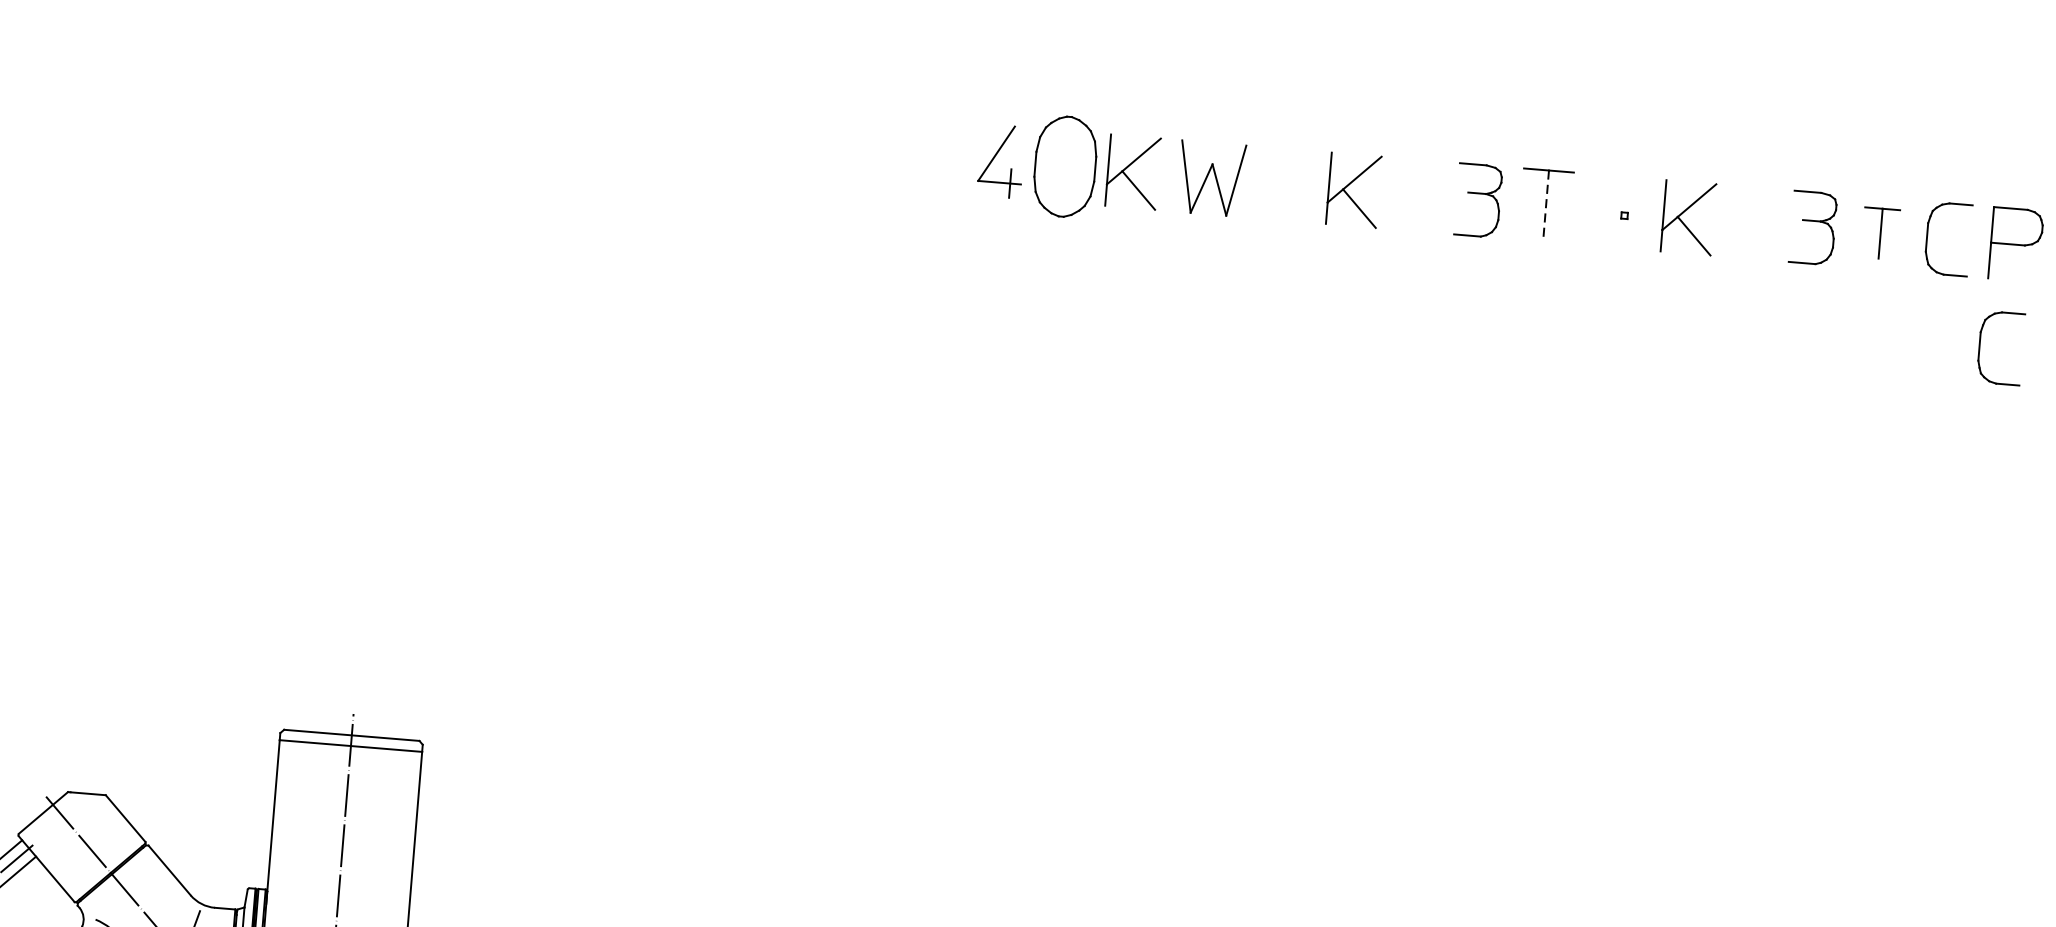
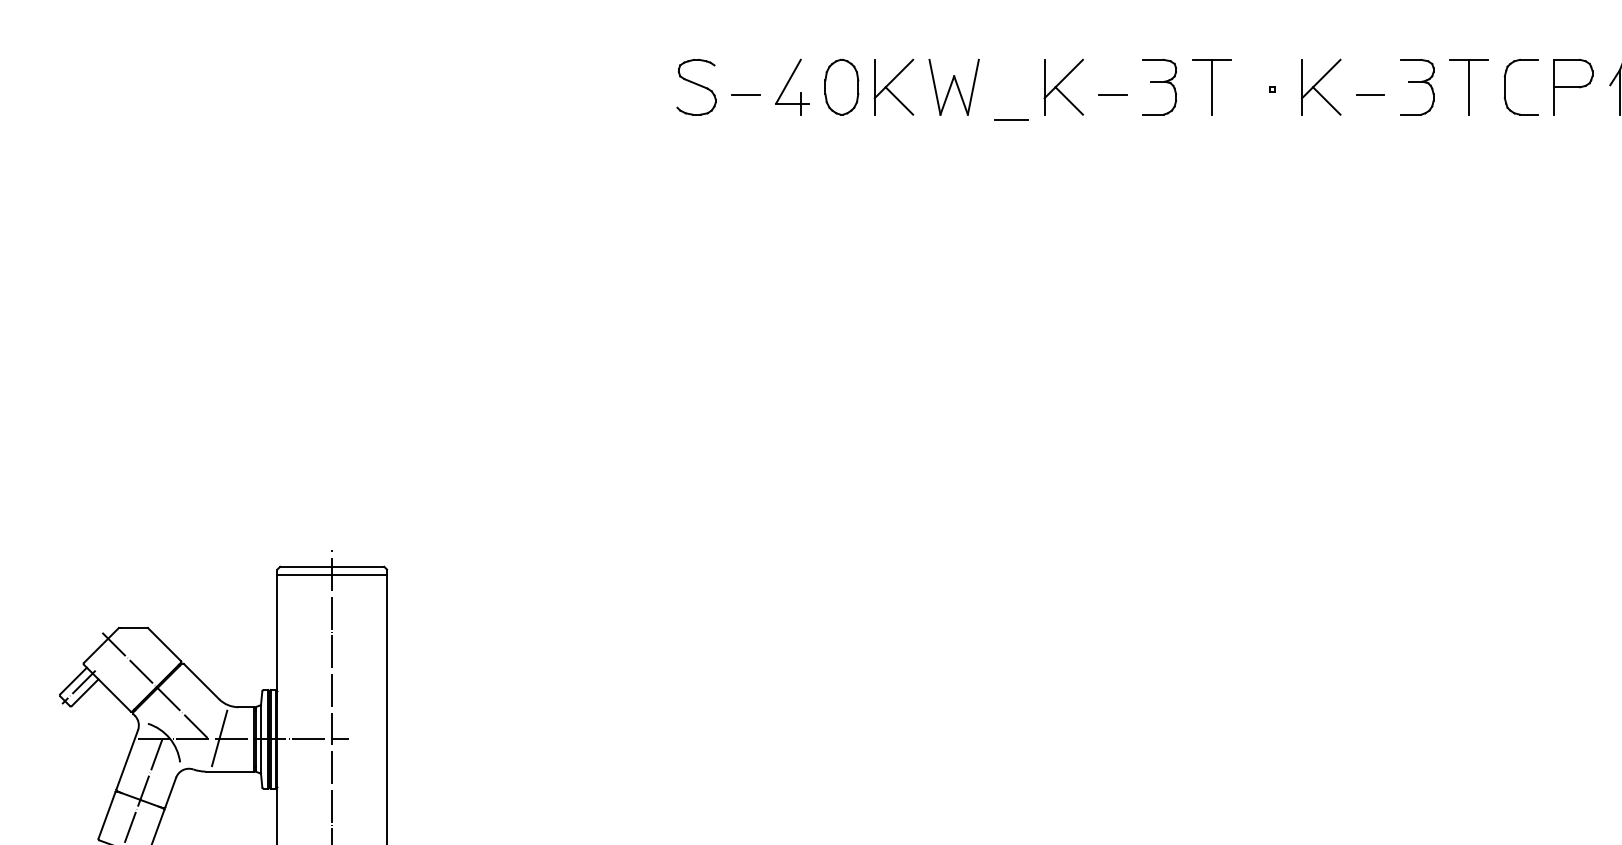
part: (876, 150) -> (696, 86), added
part: (1065, 165) -> (841, 86), size x0.71
line: (939, 166) -> (745, 95), added
line: (1416, 206) -> (1112, 95), added
line: (1545, 206) -> (1211, 87), dashed -> solid
line: (1282, 227) -> (1011, 120), added
line: (1751, 233) -> (1370, 95), added
part: (1879, 233) -> (1468, 87), size x1.43
part: (1980, 345) -> (1552, 166), removed

